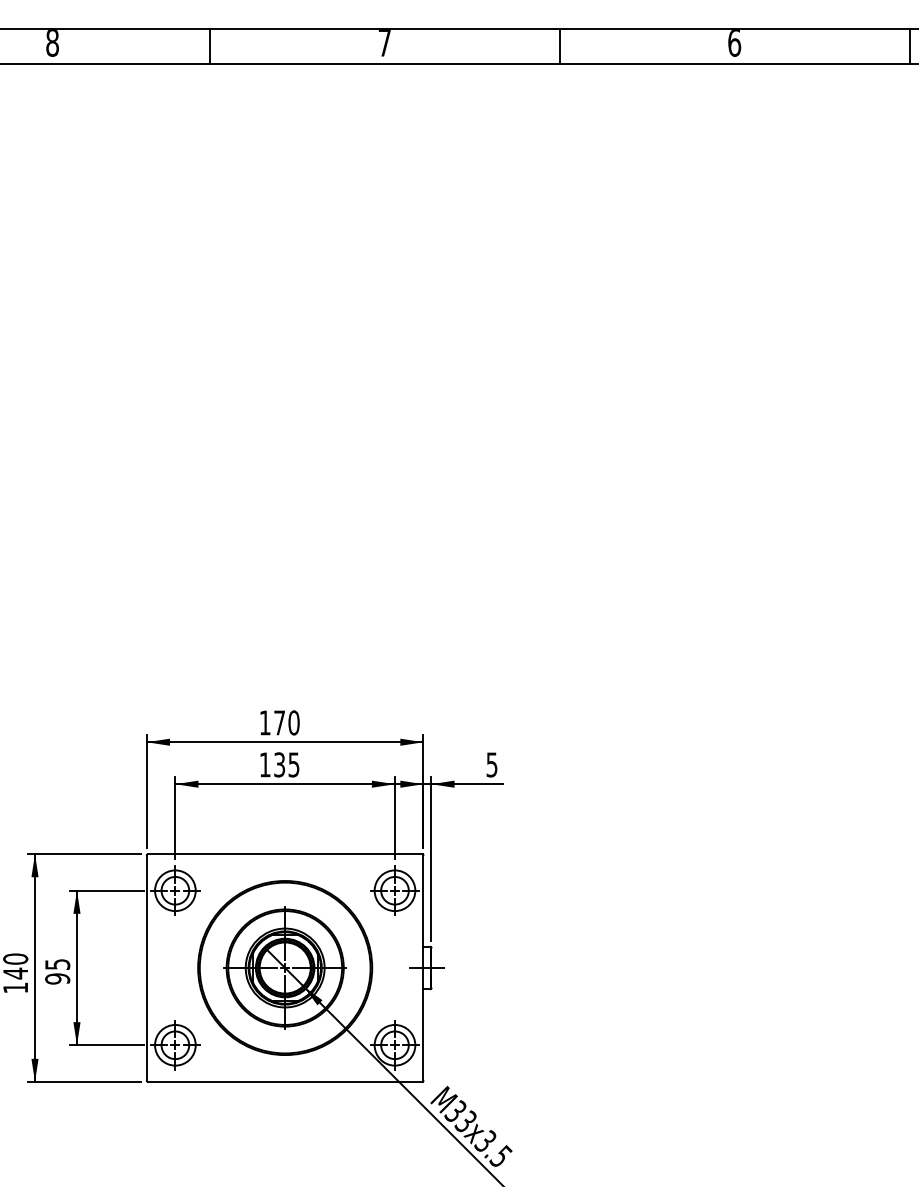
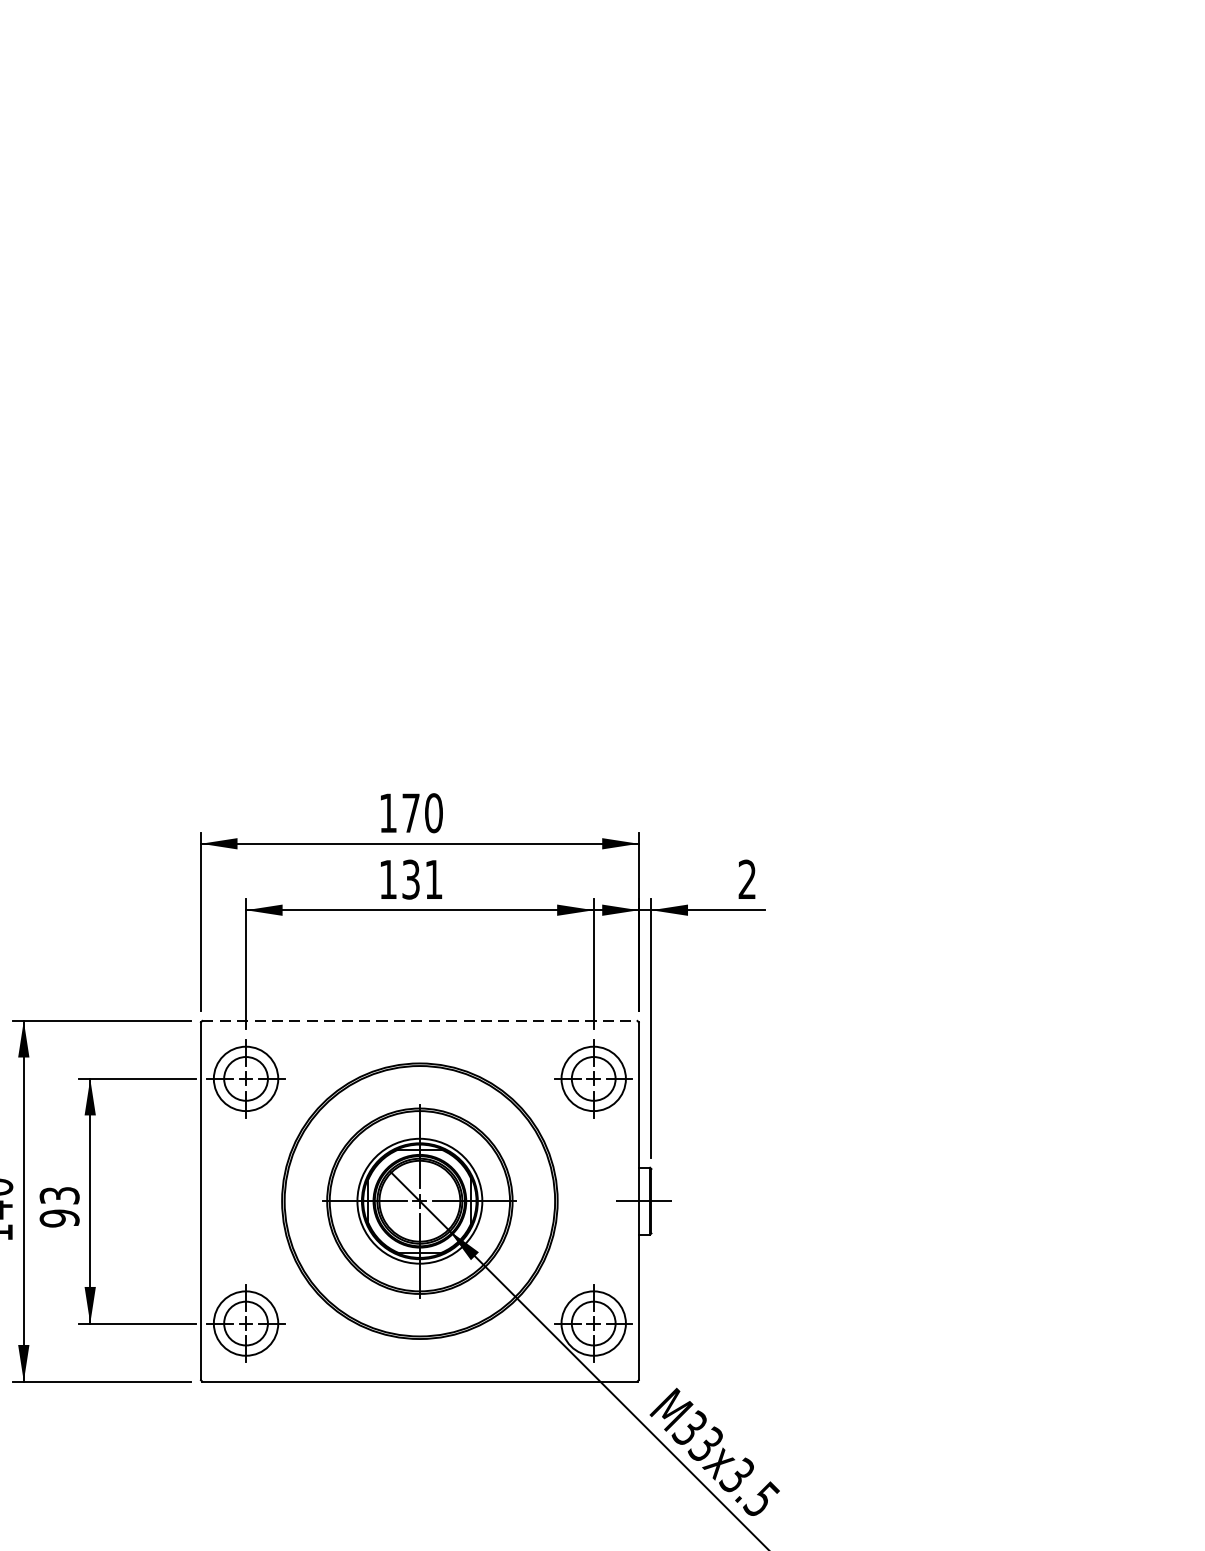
text: (293, 764) -> (433, 879), 135 -> 131
text: (491, 764) -> (746, 879), 5 -> 2
line: (285, 854) -> (420, 1021), solid -> dashed
text: (57, 964) -> (59, 1195), 95 -> 93

